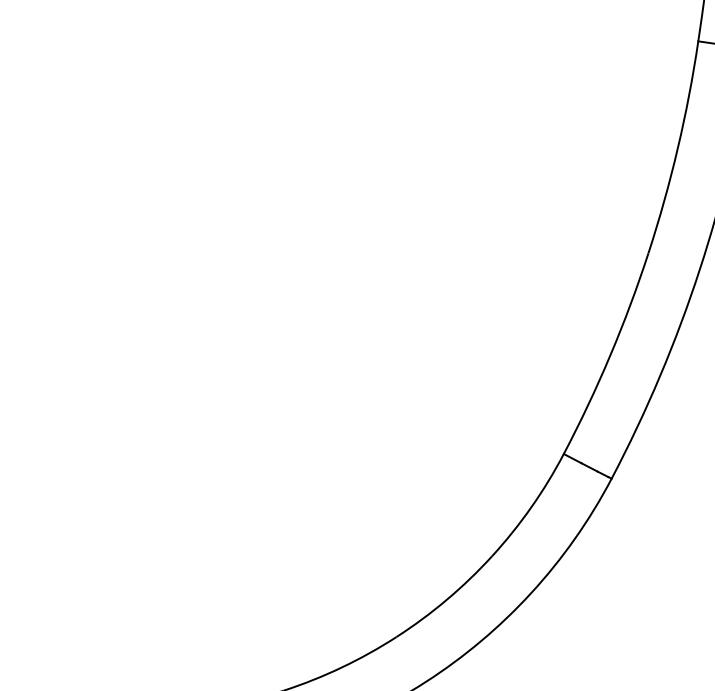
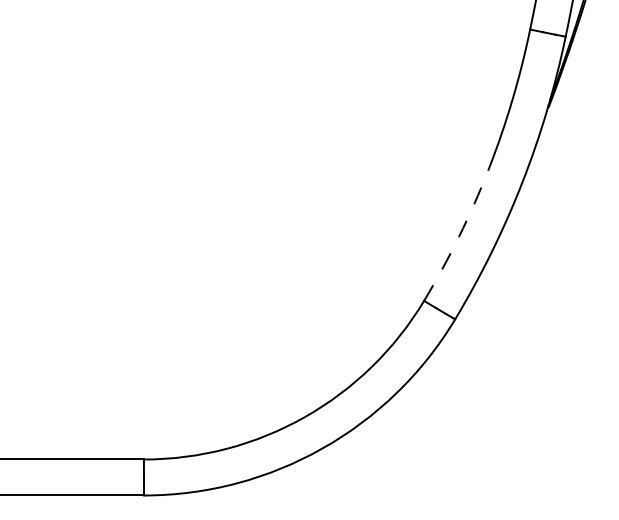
arc: (610, 355) -> (459, 236), solid -> dashed

